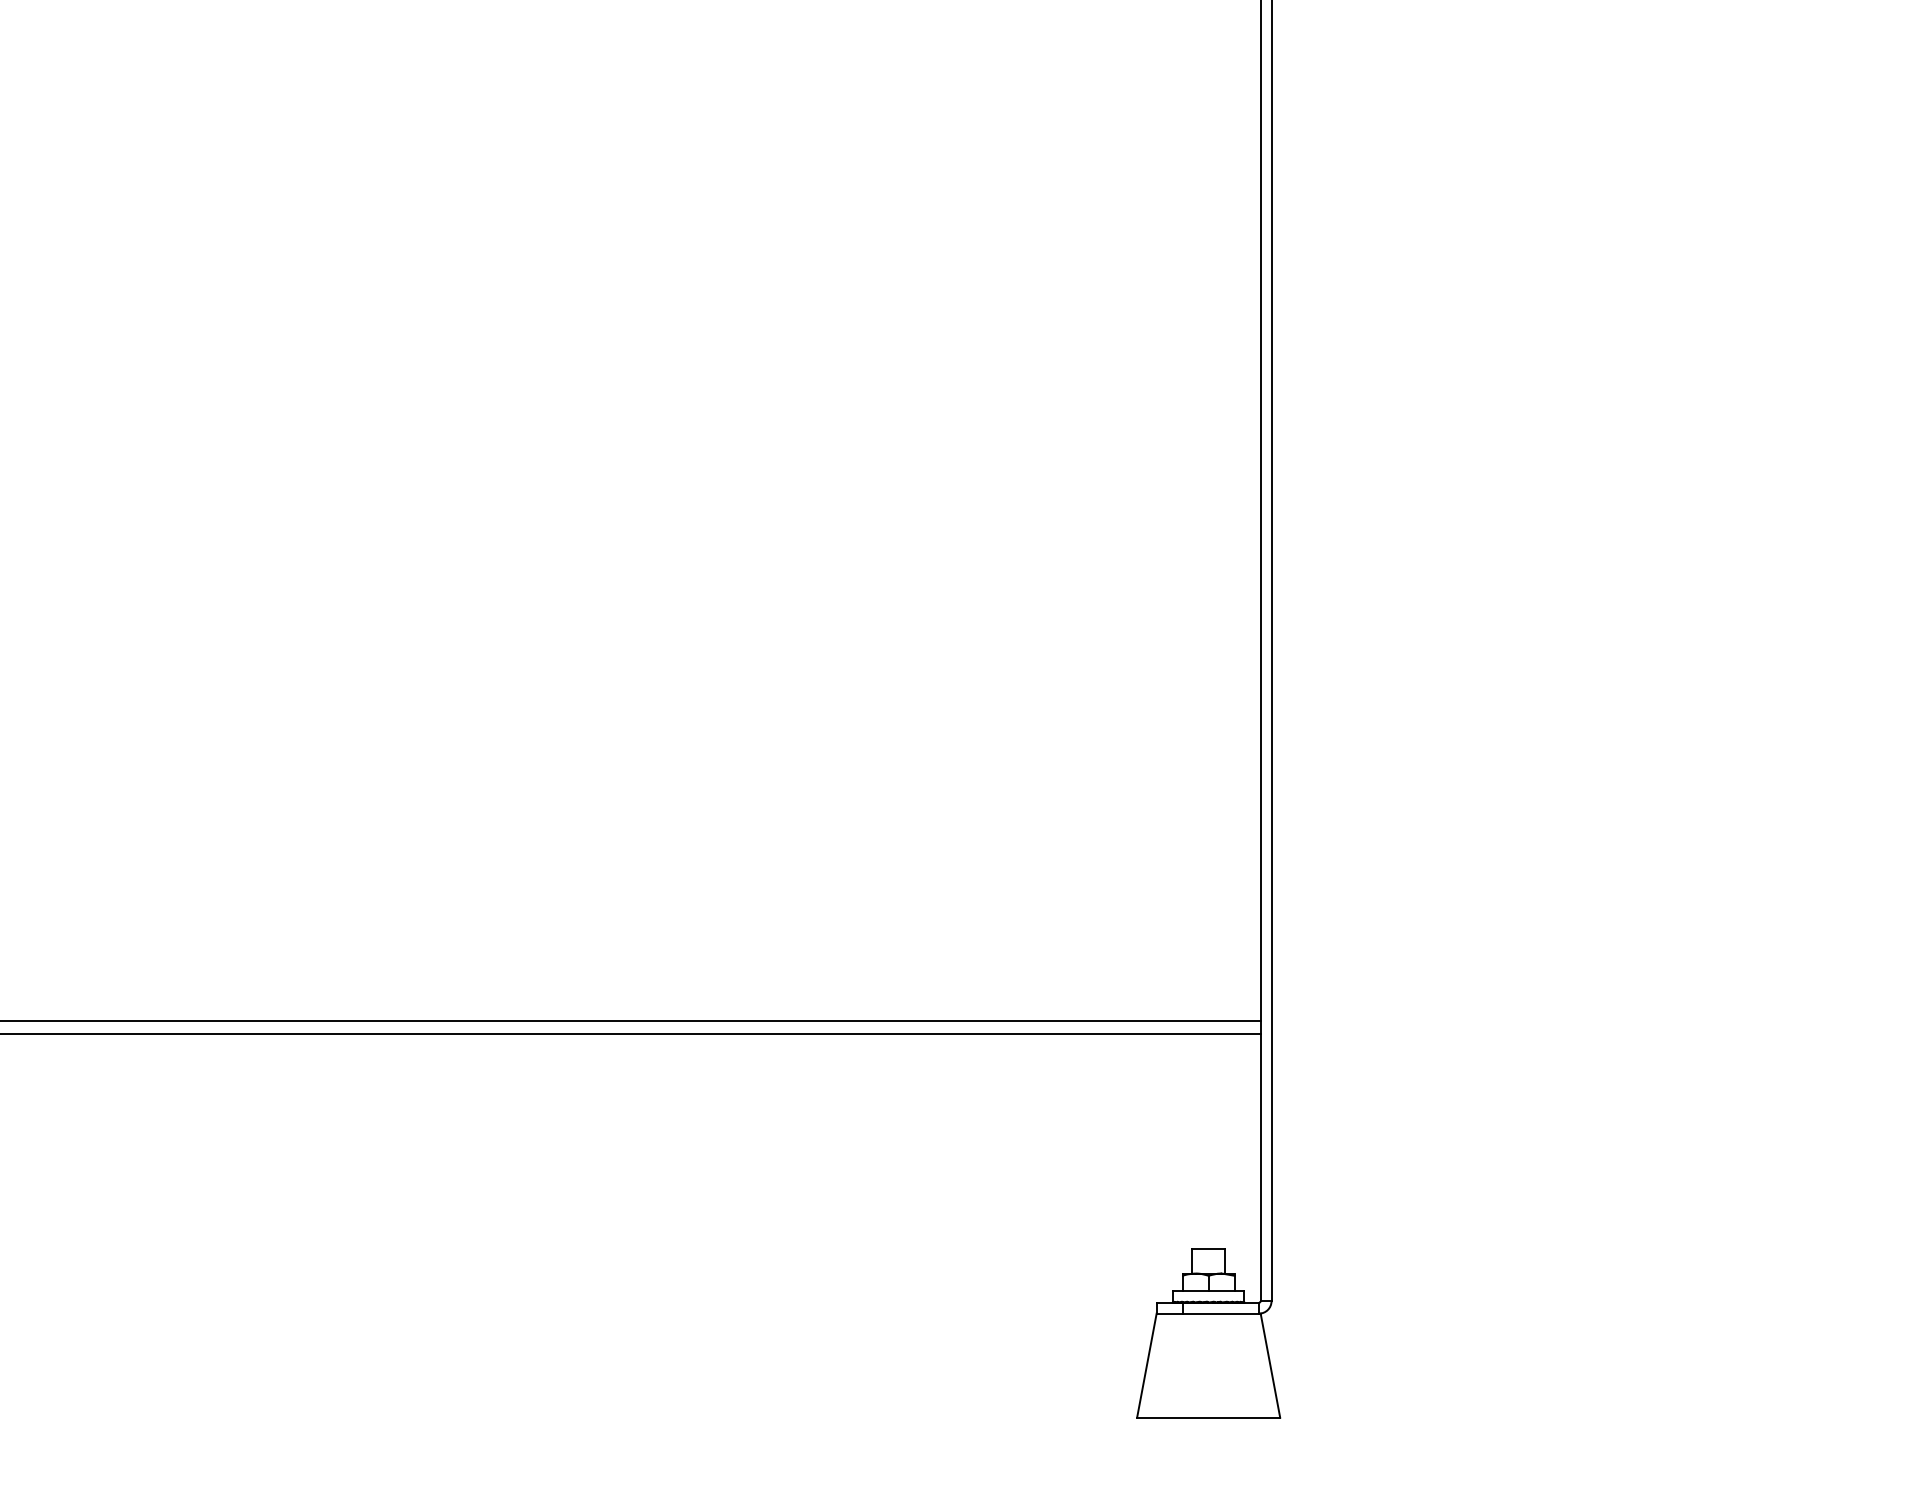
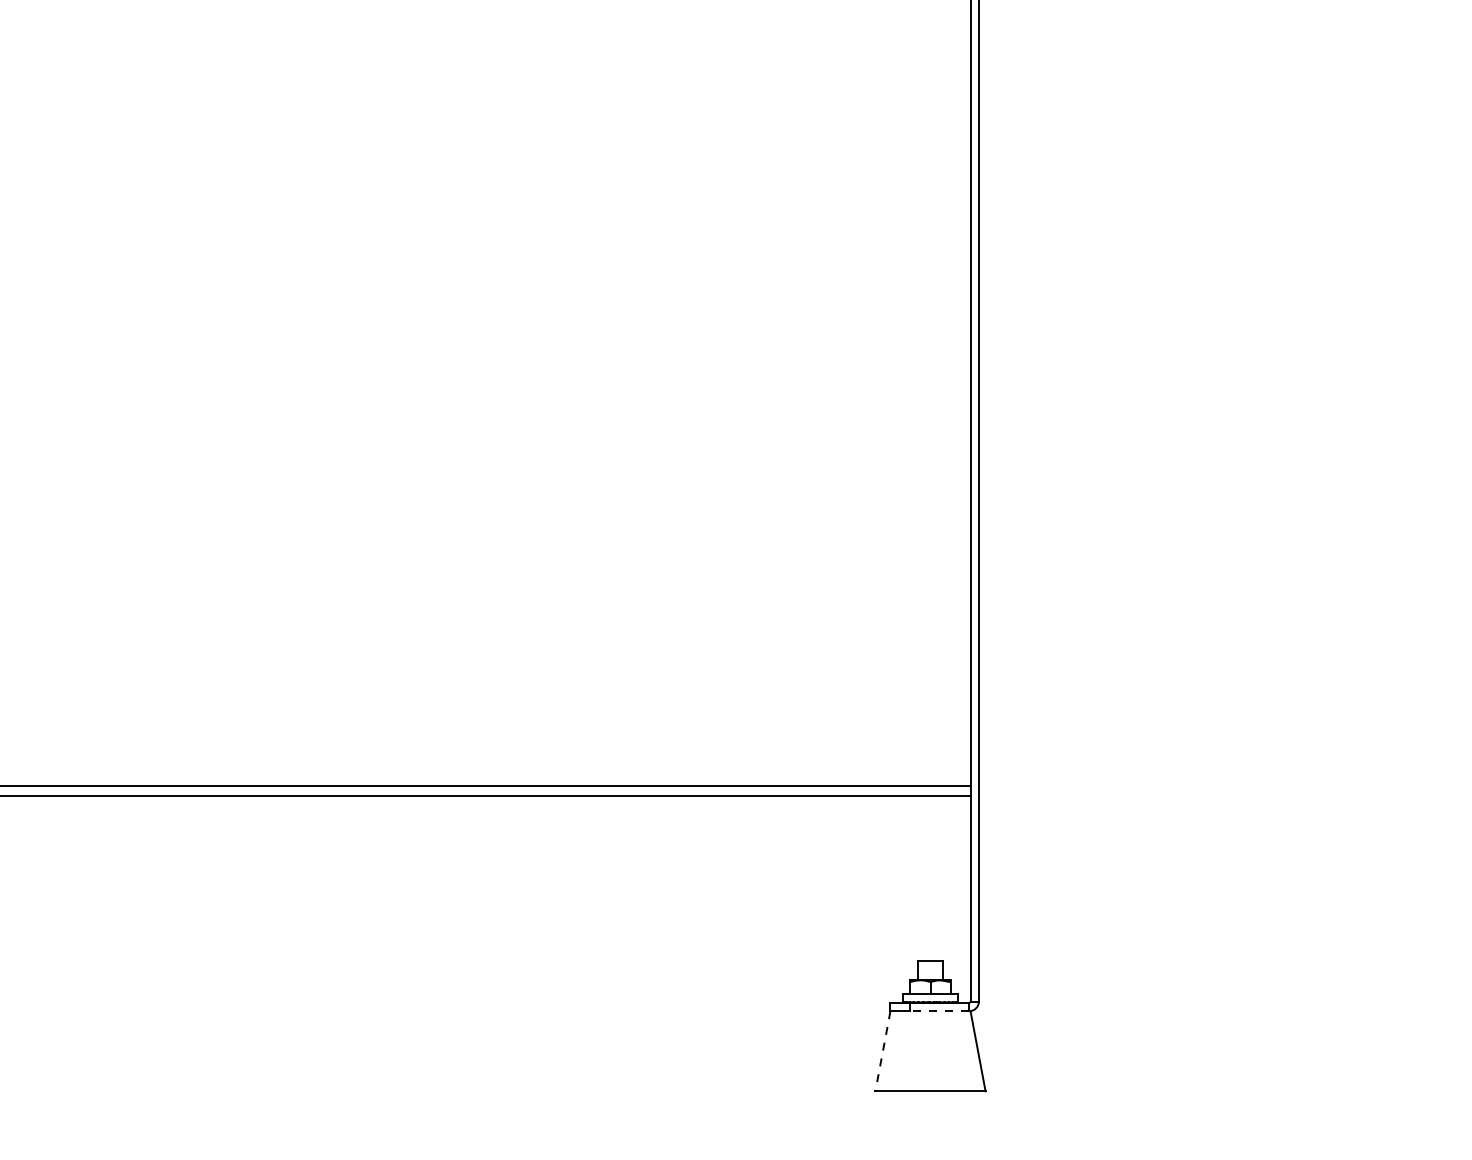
line: (1220, 1314) -> (939, 1011), solid -> dashed
line: (1146, 1365) -> (882, 1051), solid -> dashed

